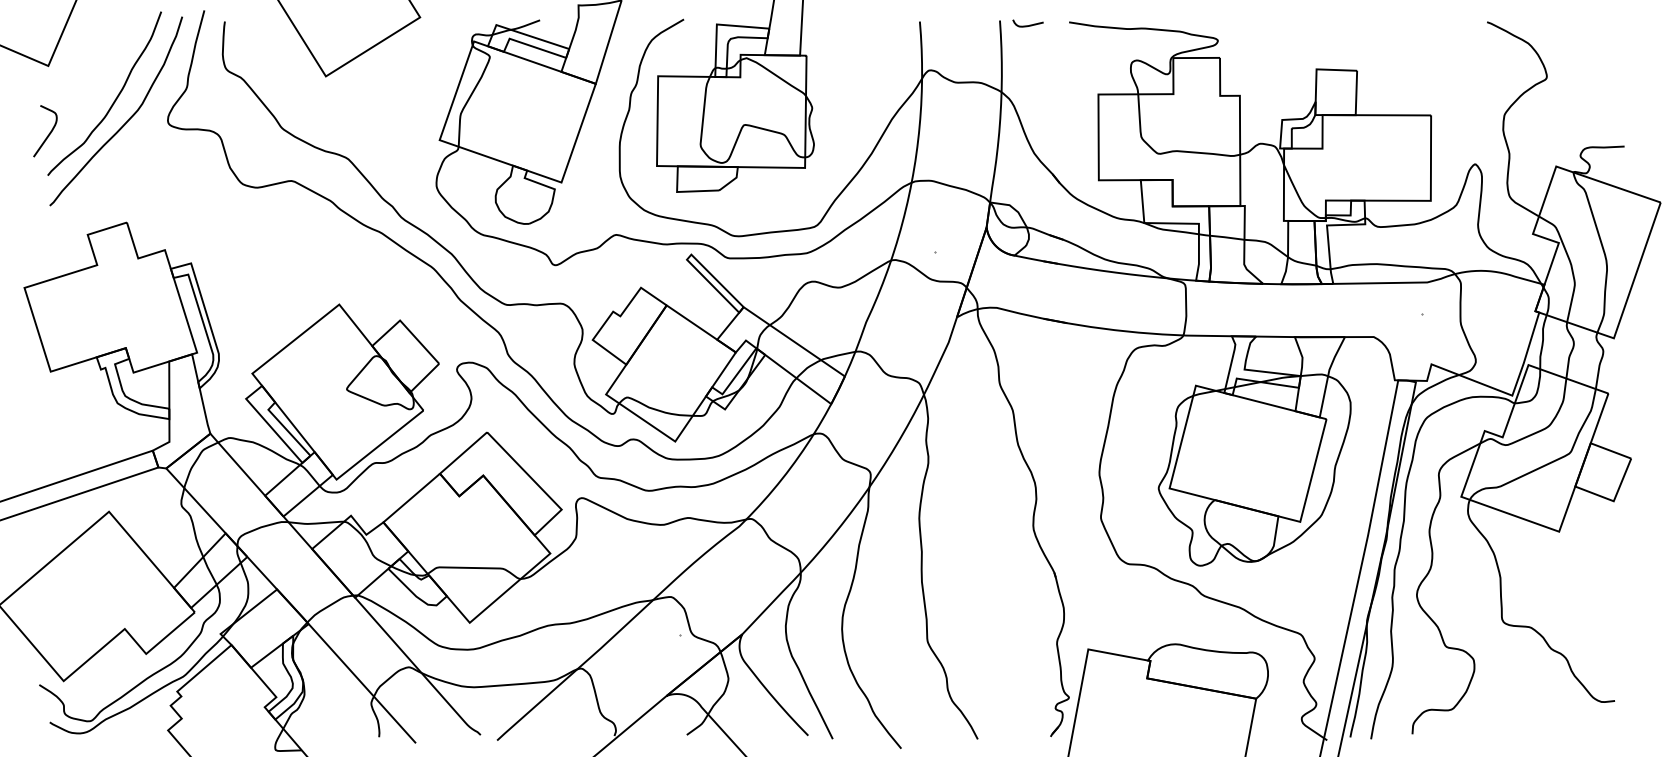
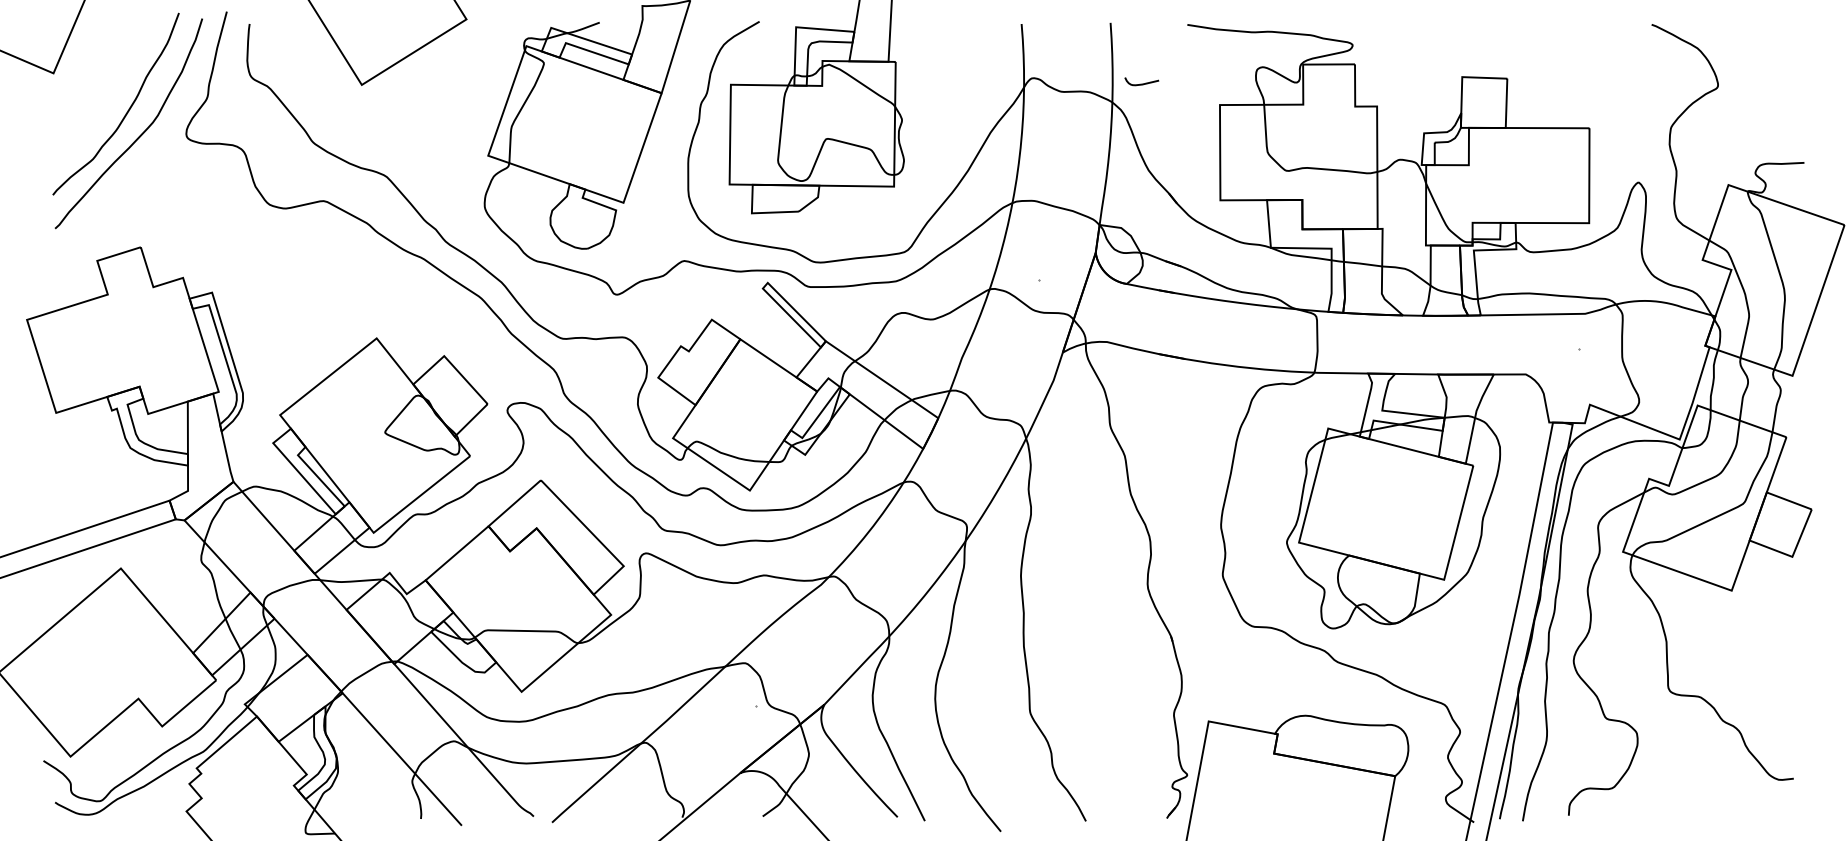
curve: (1027, 25) -> (1141, 83), moved
curve: (49, 132) -> (54, 147), removed

